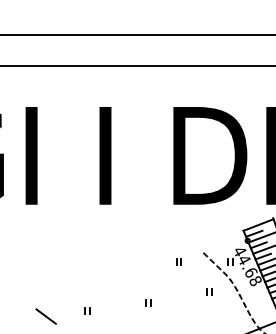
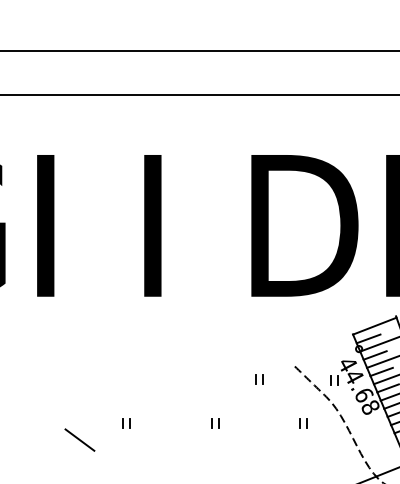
part: (148, 302) -> (215, 422), moved
part: (87, 310) -> (126, 422), moved
line: (45, 316) -> (78, 439), moved

